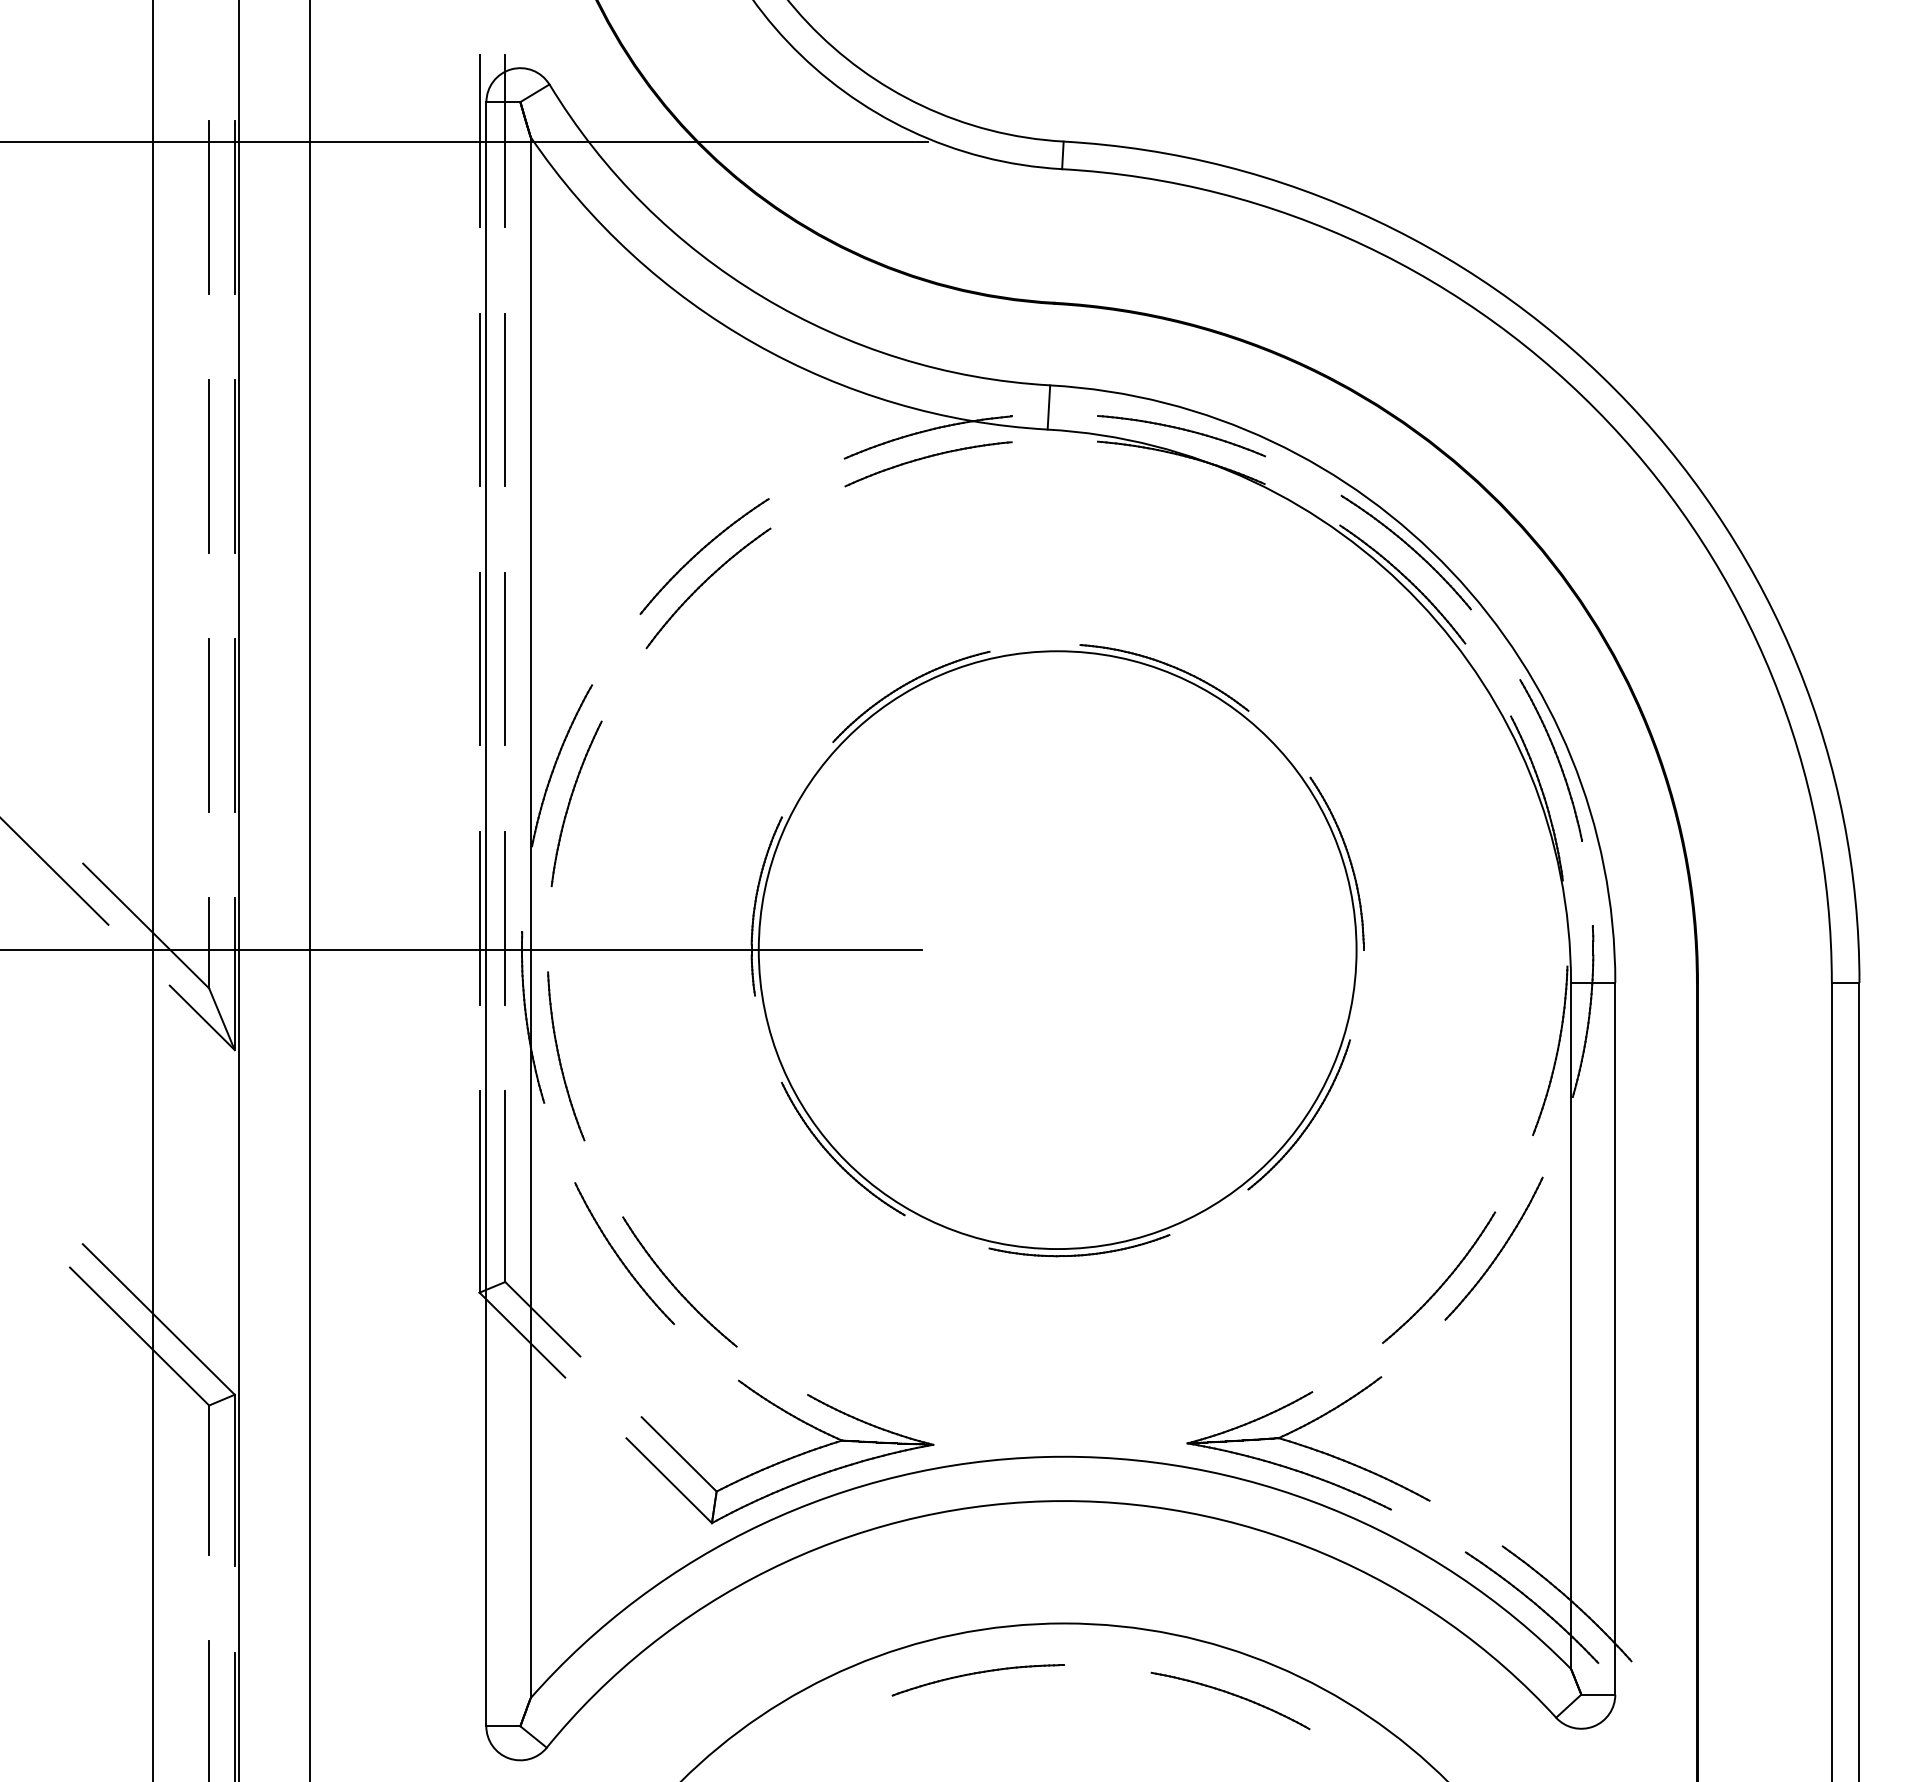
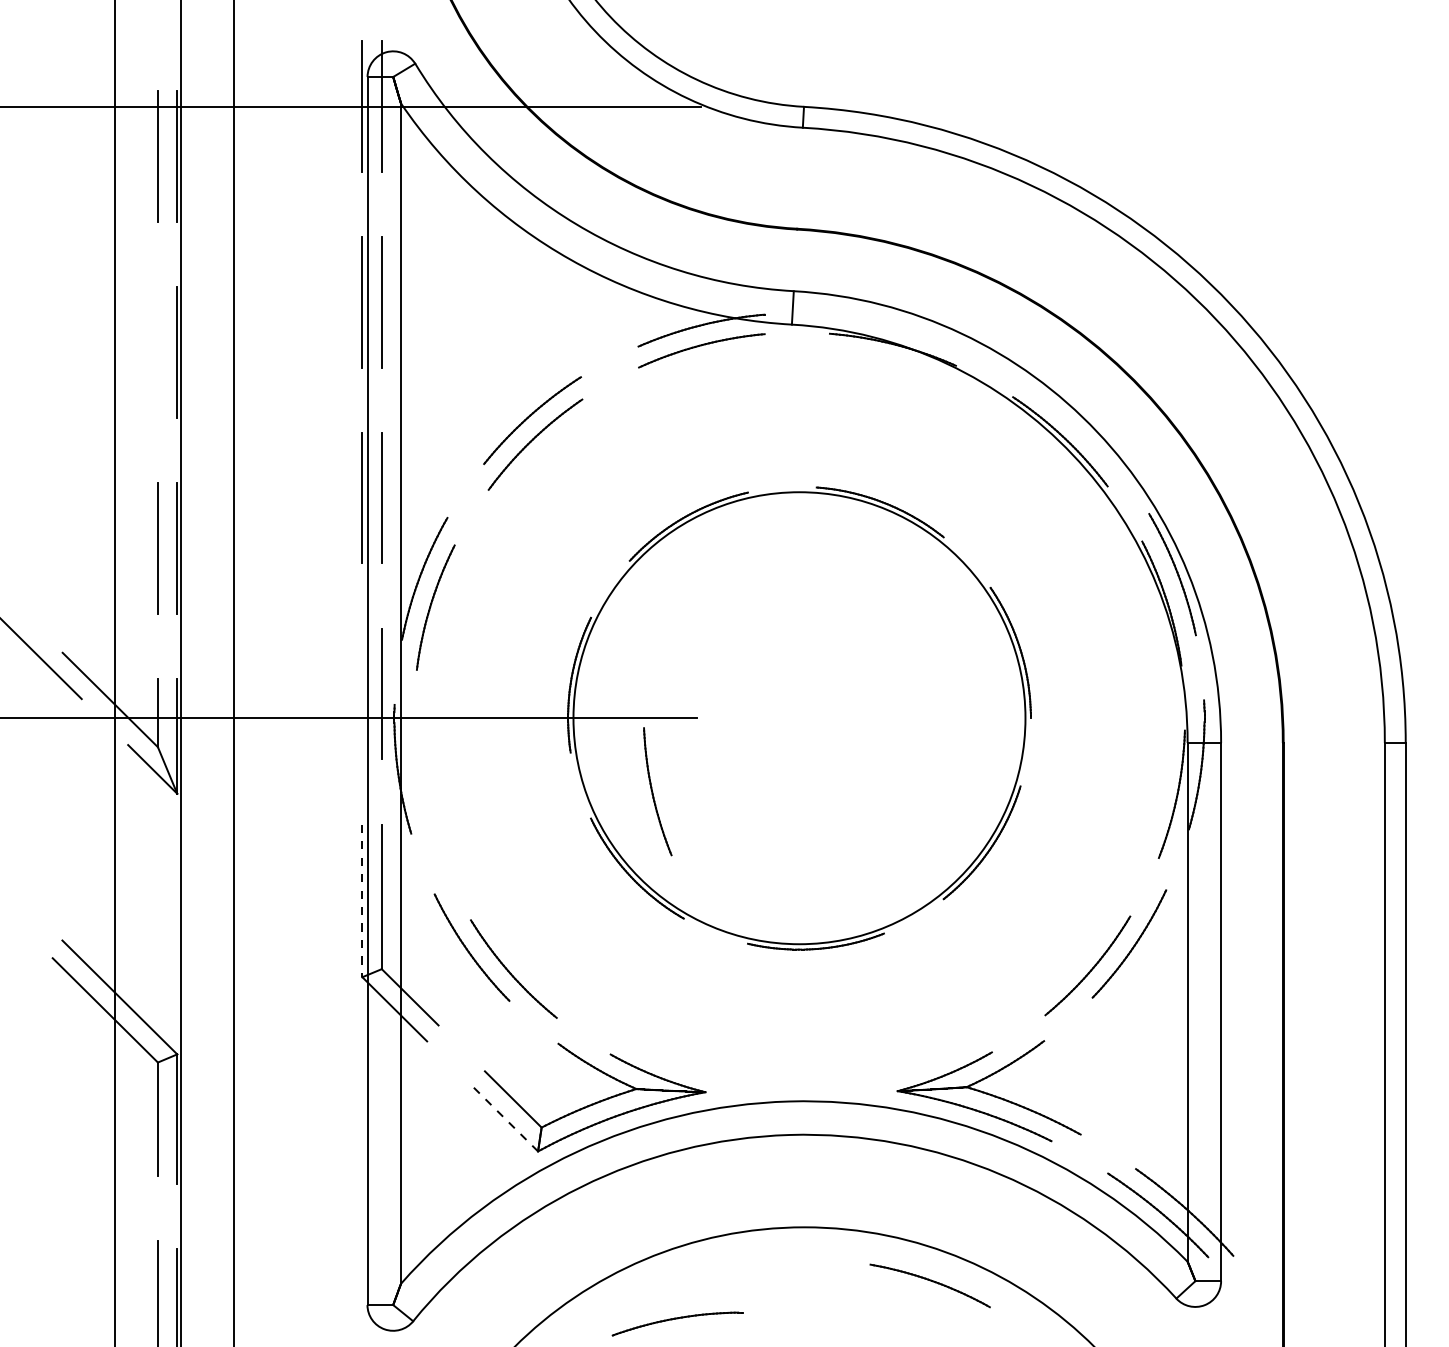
part: (1182, 430) -> (893, 325), removed
line: (209, 466) -> (158, 352), removed
part: (1409, 547) -> (1065, 413), removed
line: (479, 917) -> (362, 693), removed
part: (560, 1058) -> (653, 793), moved
line: (479, 1191) -> (362, 900), solid -> dashed
line: (668, 1480) -> (505, 1119), solid -> dashed
part: (975, 1674) -> (675, 1319), moved

